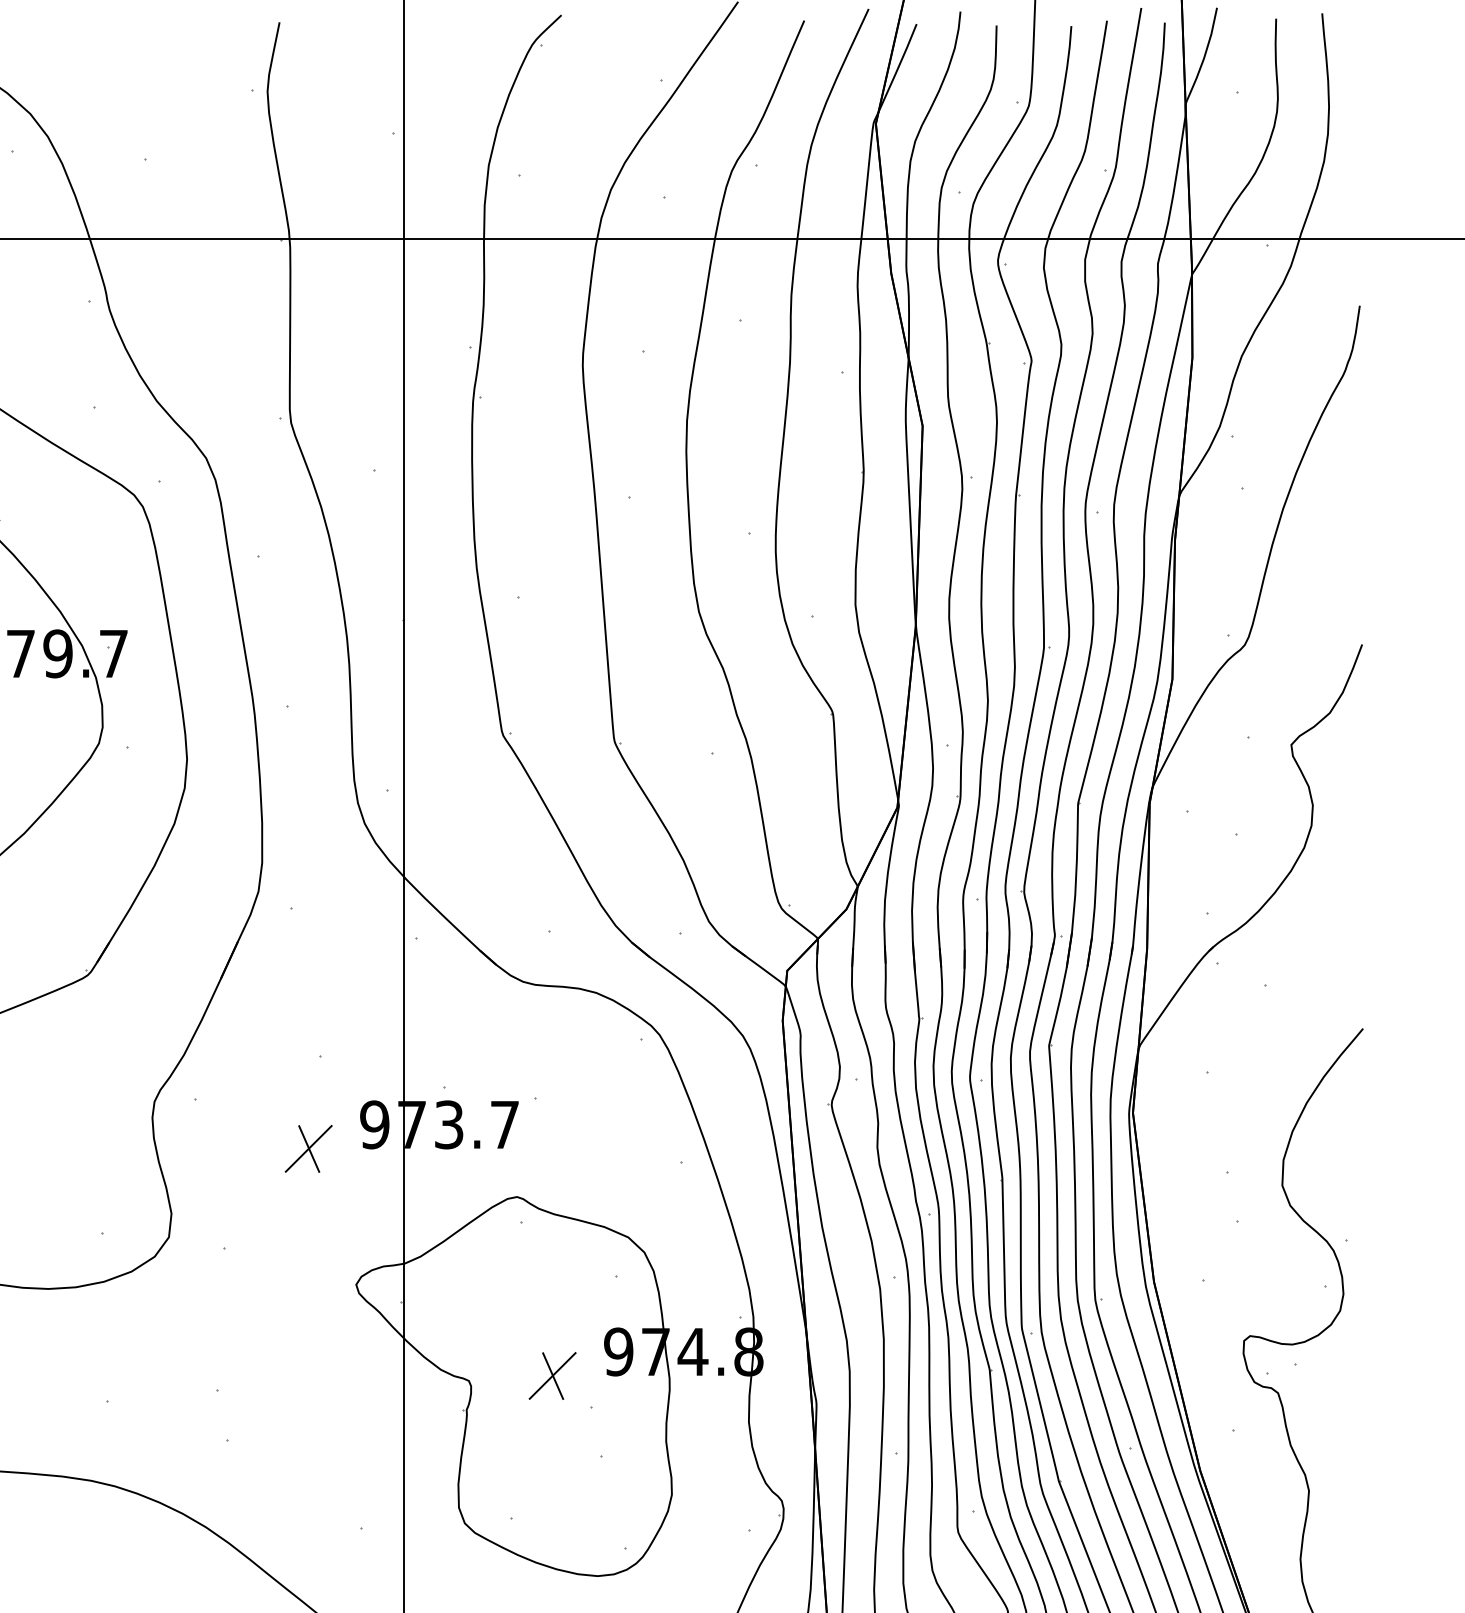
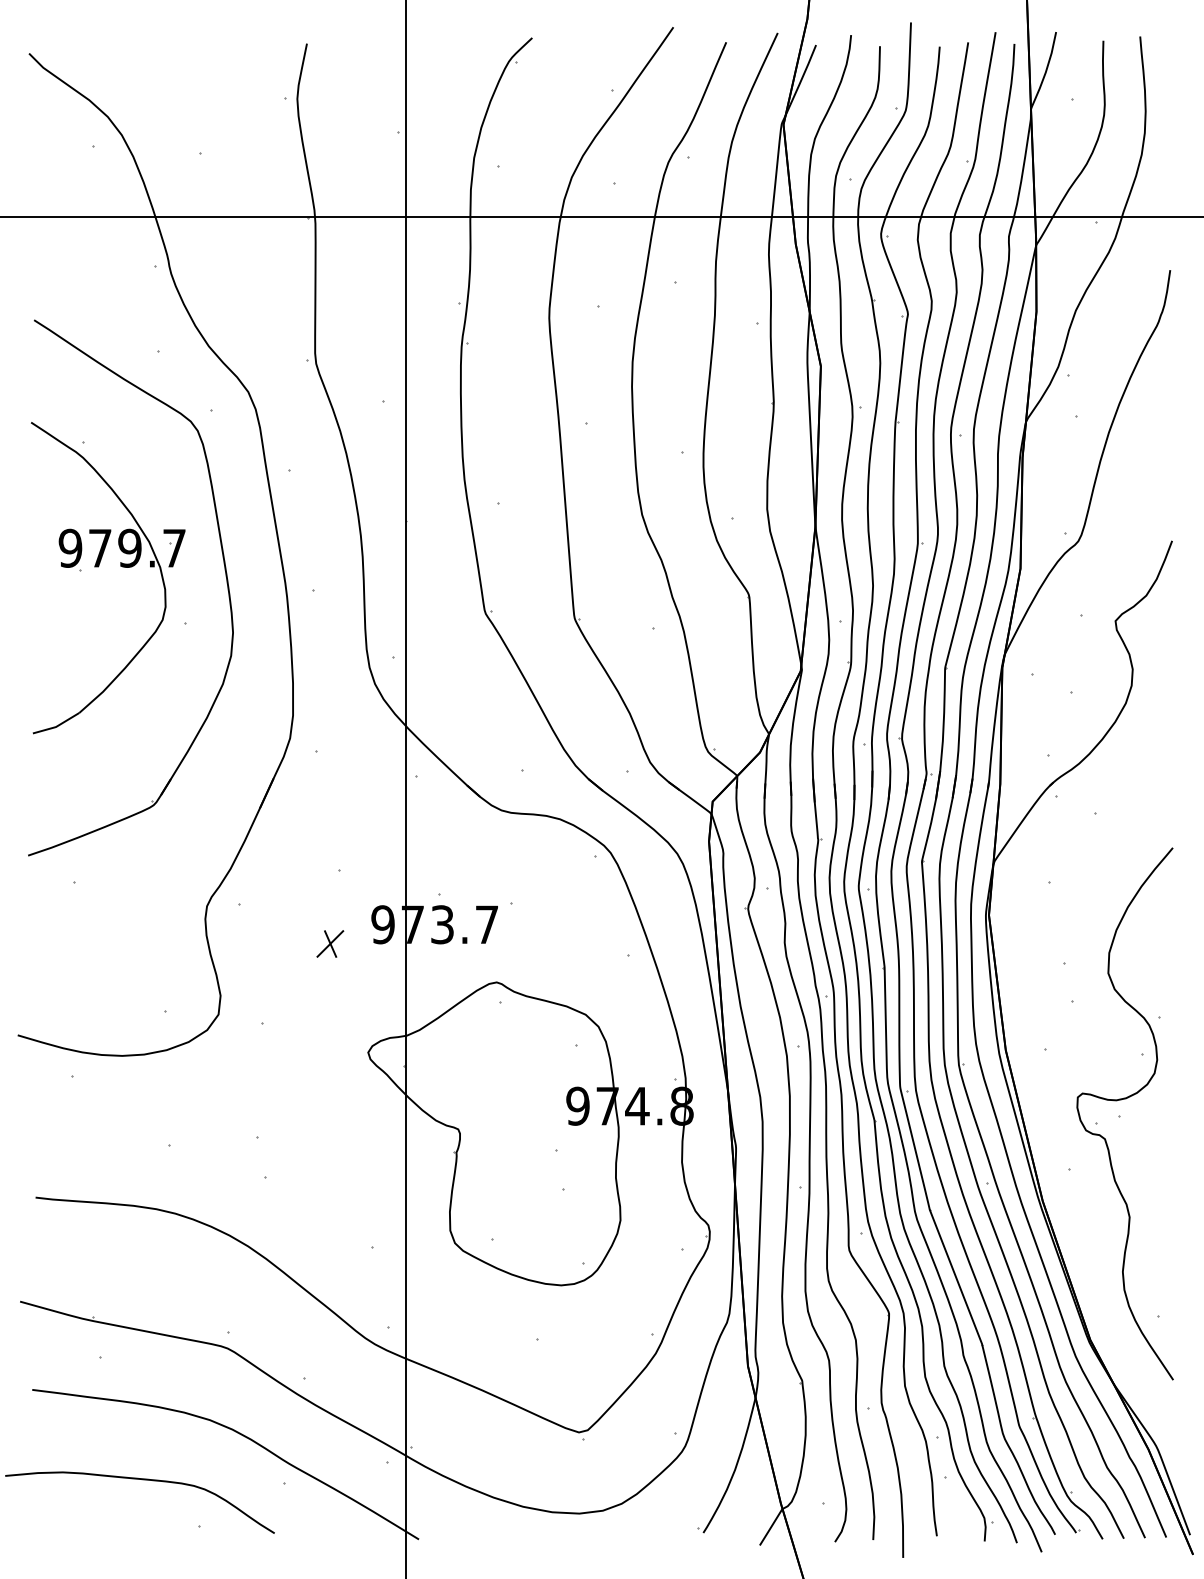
part: (309, 1148) -> (330, 943), size x0.7
part: (551, 1376) -> (524, 1125), removed

